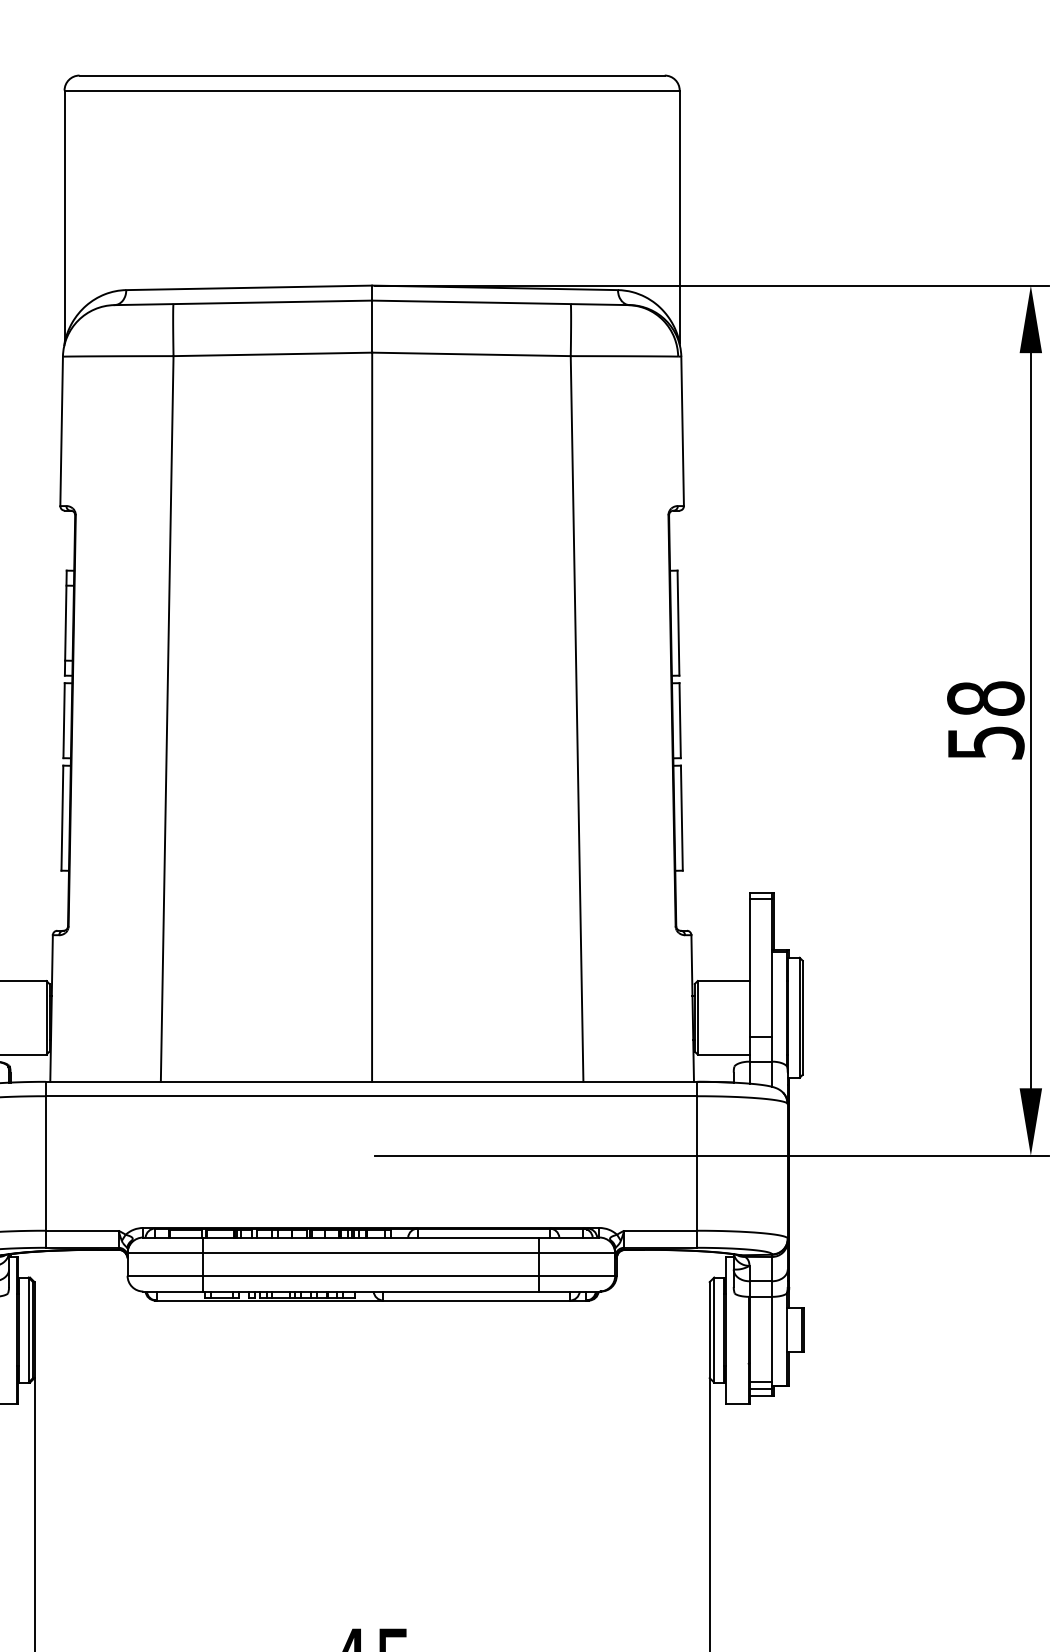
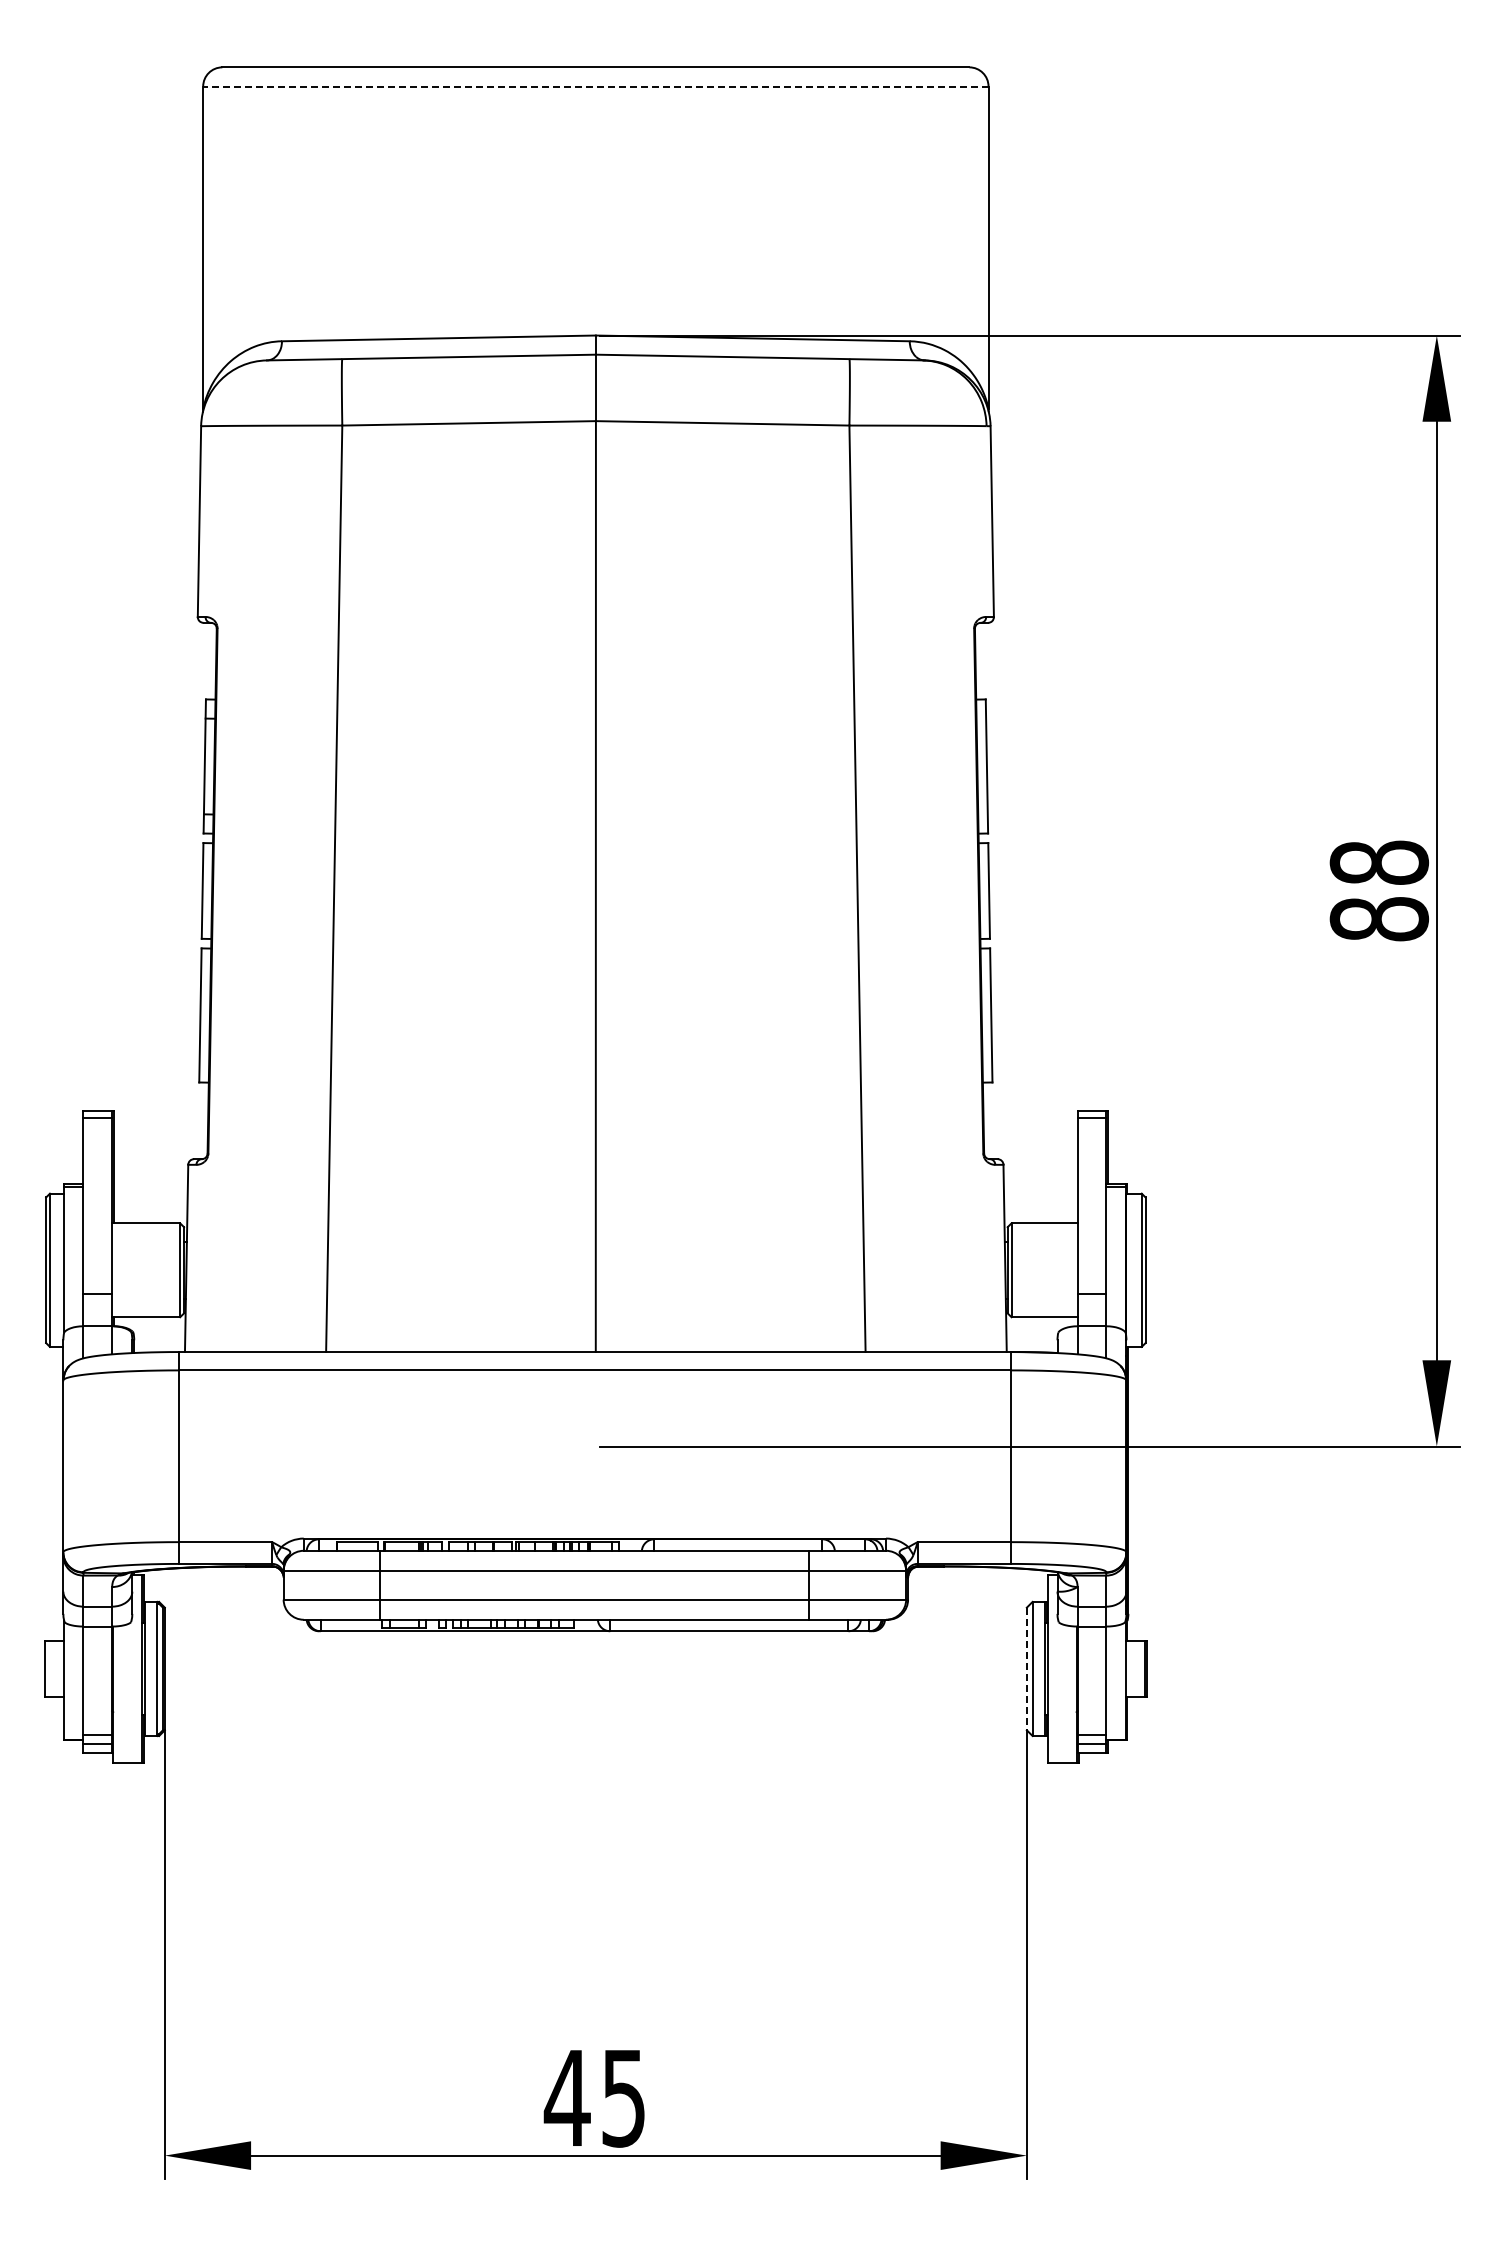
line: (371, 90) -> (595, 86), solid -> dashed
text: (985, 743) -> (1379, 919), 58 -> 88
line: (709, 1330) -> (1026, 1669), solid -> dashed

